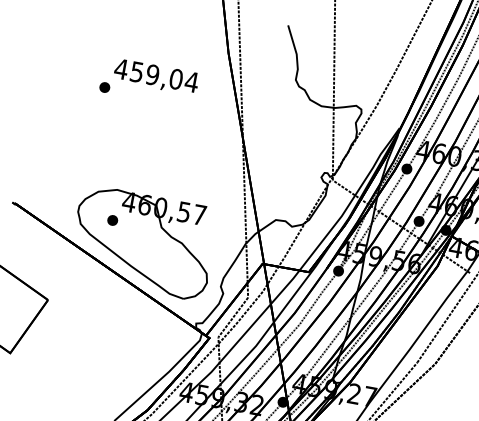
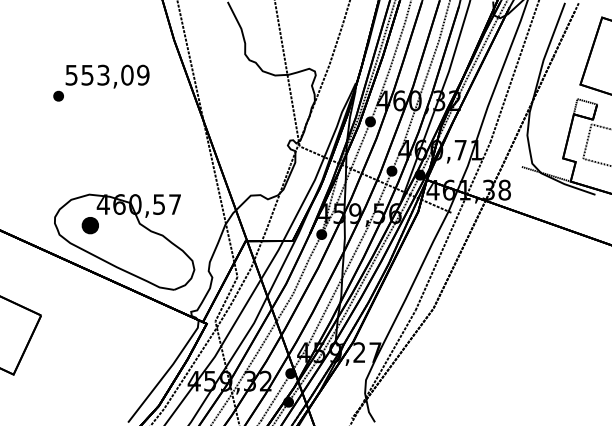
text: (156, 74) -> (107, 74), 459,04 -> 553,09
part: (112, 220) -> (90, 225), size x1.6

